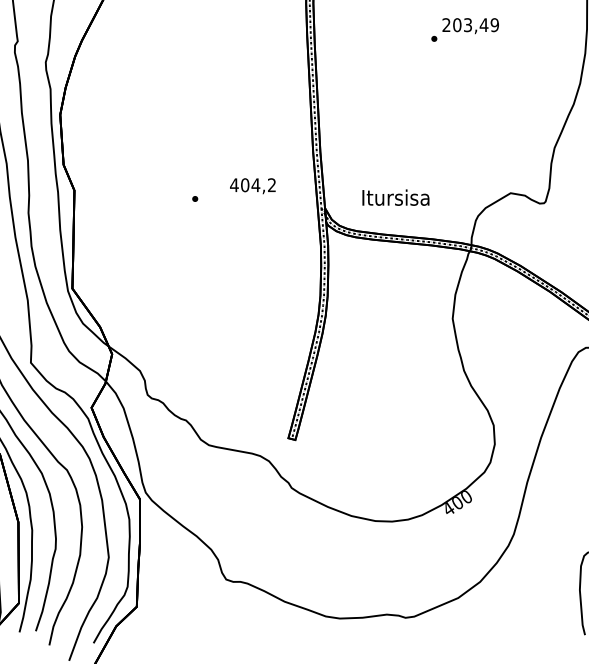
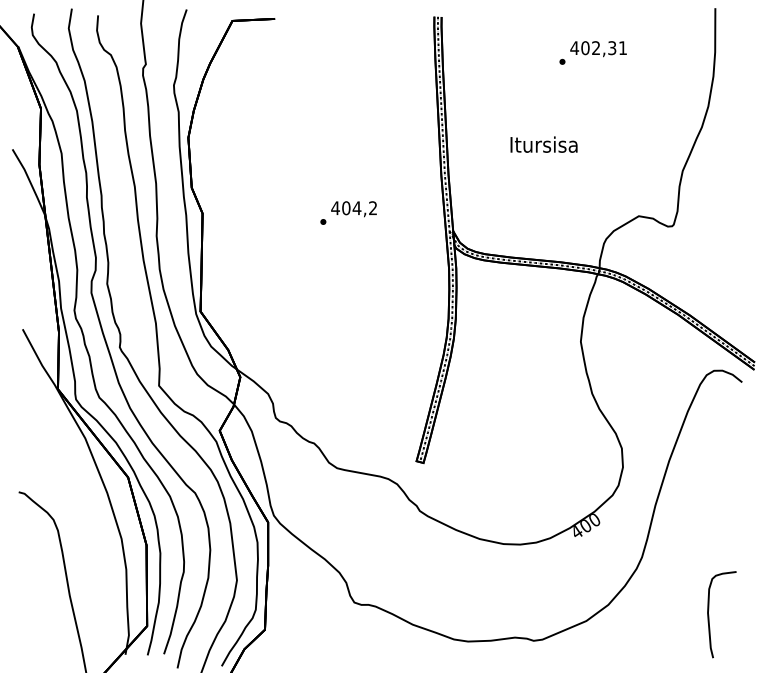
text: (470, 25) -> (598, 48), 203,49 -> 402,31
text: (252, 186) -> (353, 209), moved
text: (395, 197) -> (543, 144), moved

